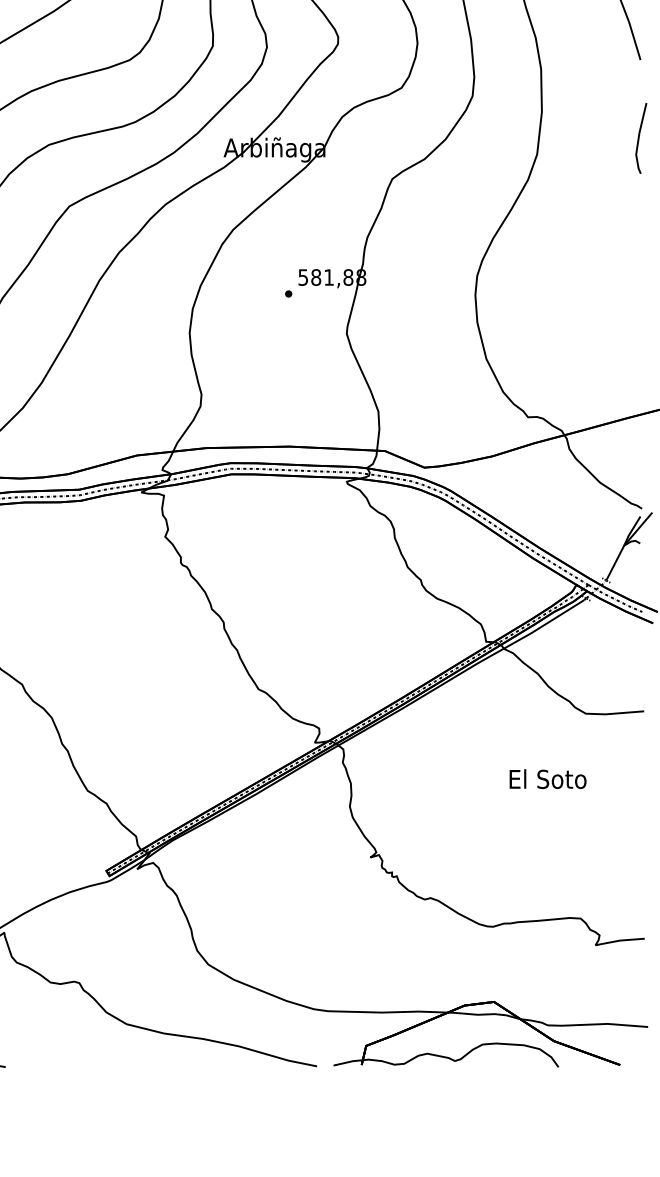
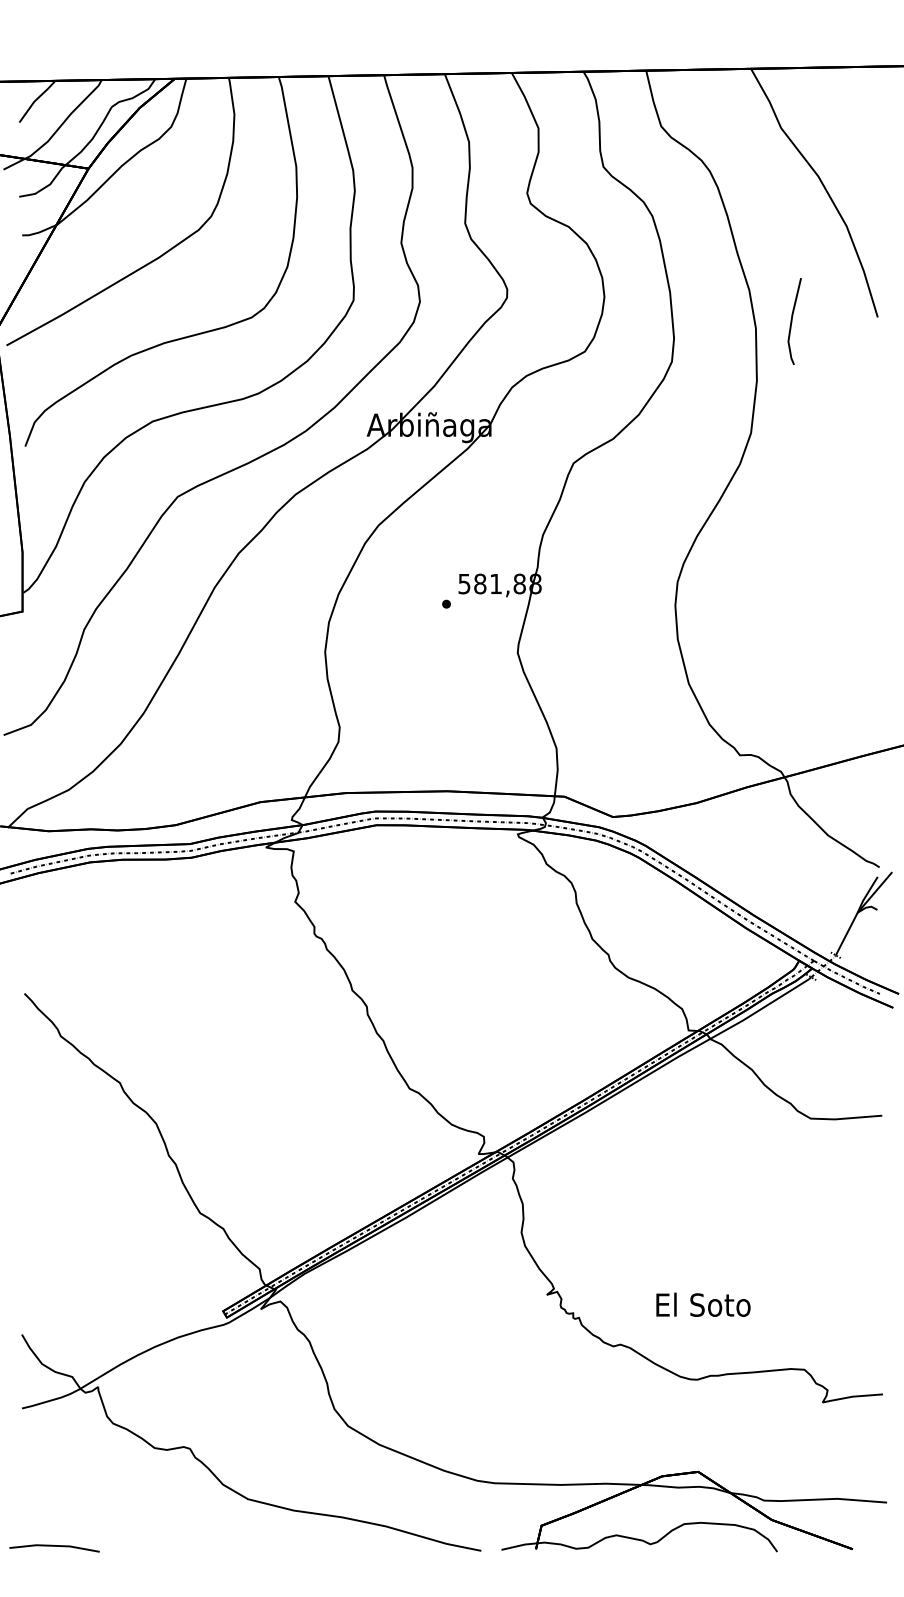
line: (639, 138) -> (792, 321), moved
text: (548, 778) -> (703, 1304), moved

